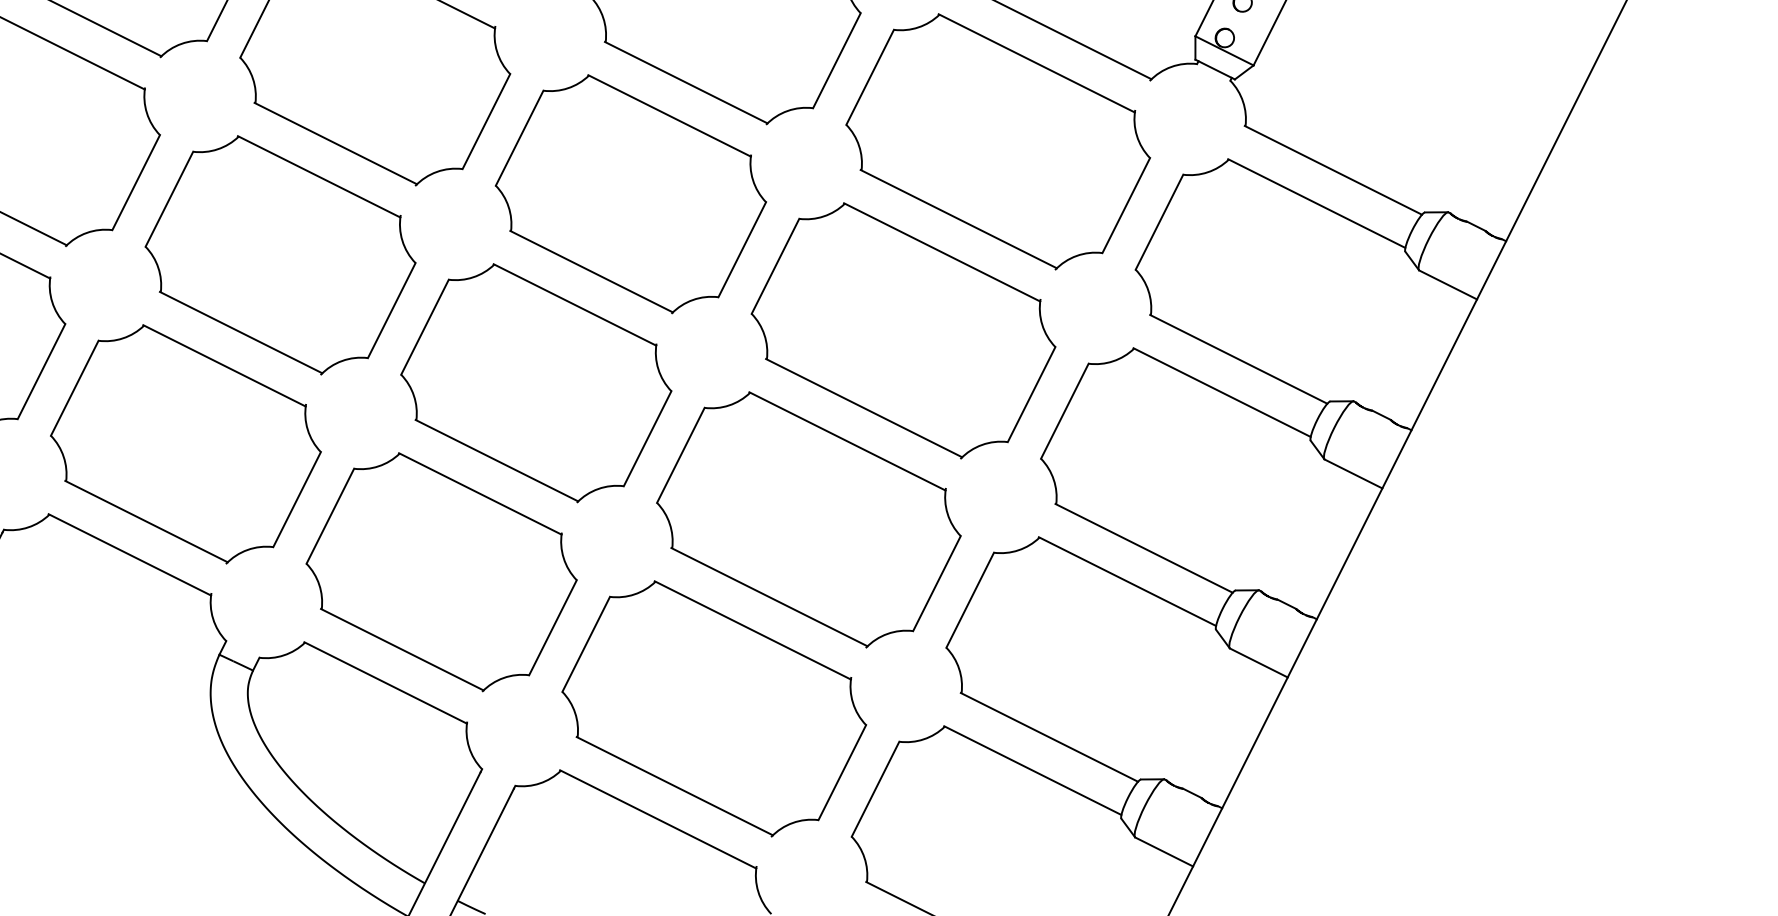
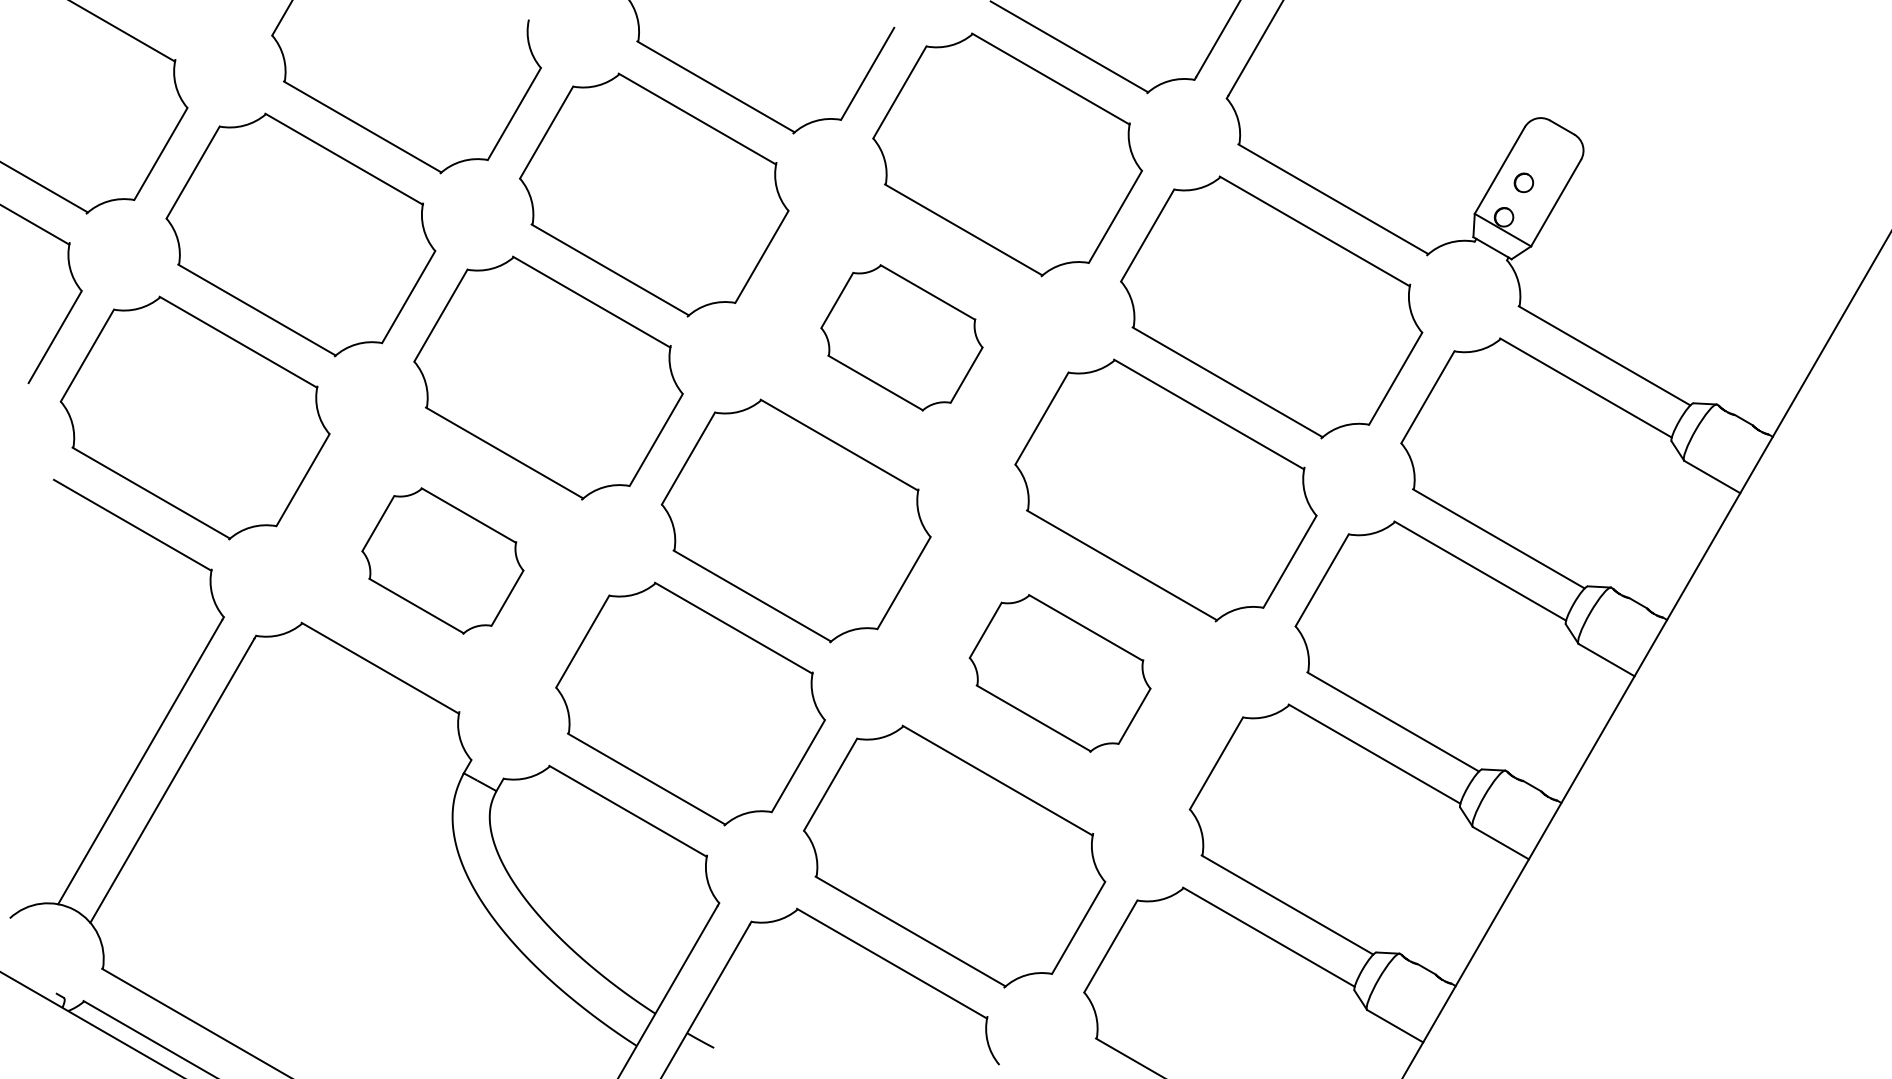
part: (630, 193) -> (901, 337), size x0.6
part: (185, 443) -> (442, 560), size x0.6
part: (808, 519) -> (1059, 673), size x0.6

